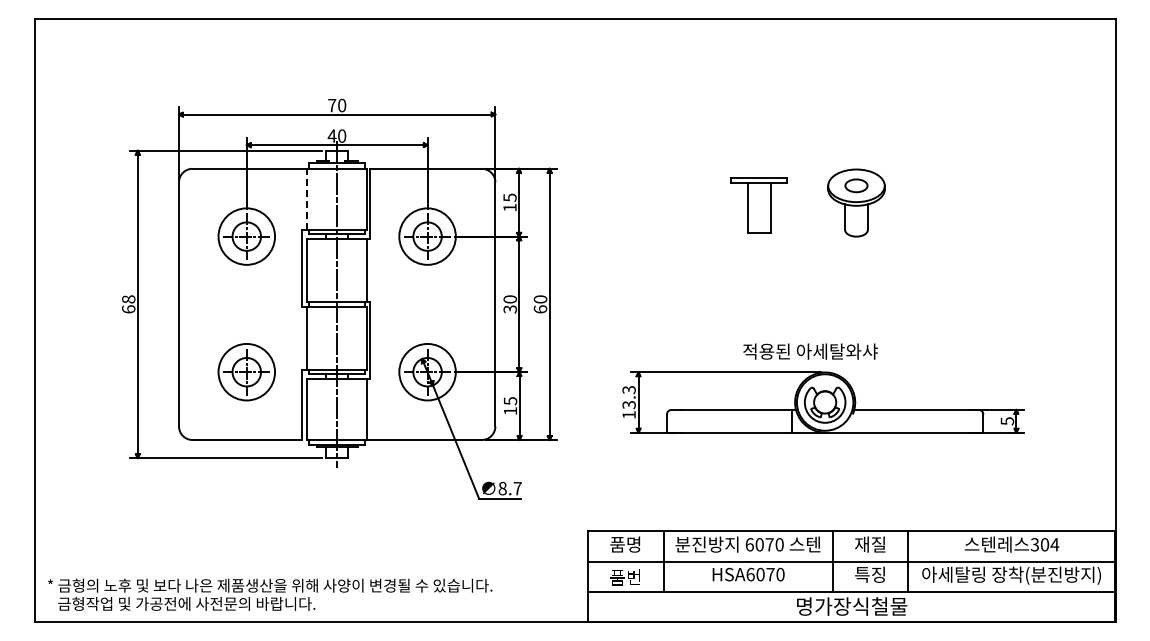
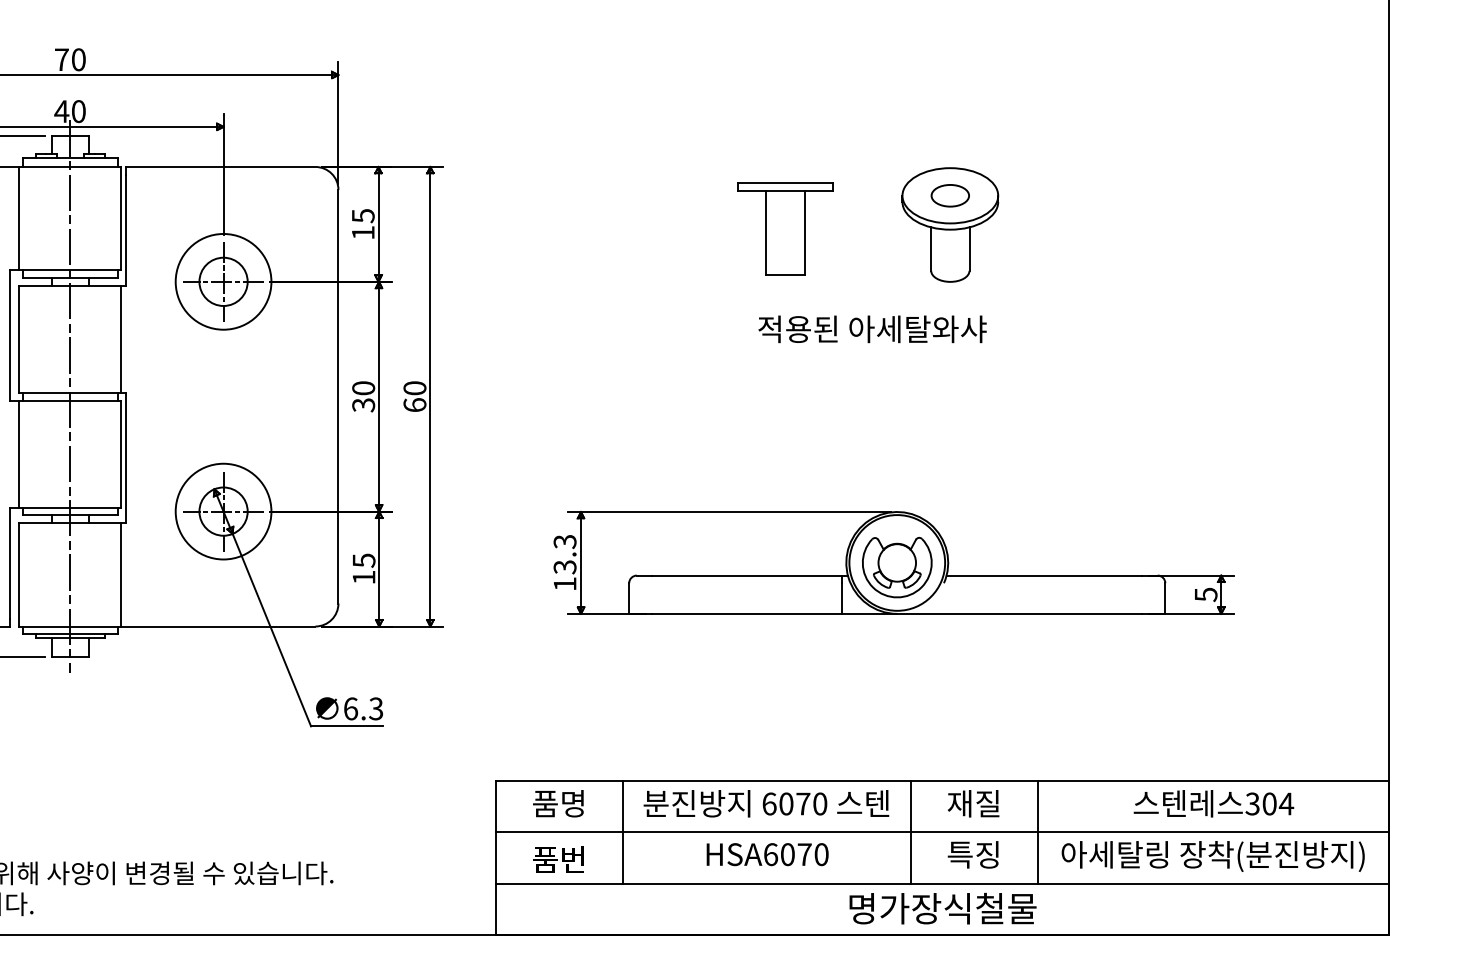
line: (307, 199) -> (20, 218), dashed -> solid
text: (810, 351) -> (872, 329), moved
text: (509, 488) -> (362, 708), 8.7 -> 6.3

